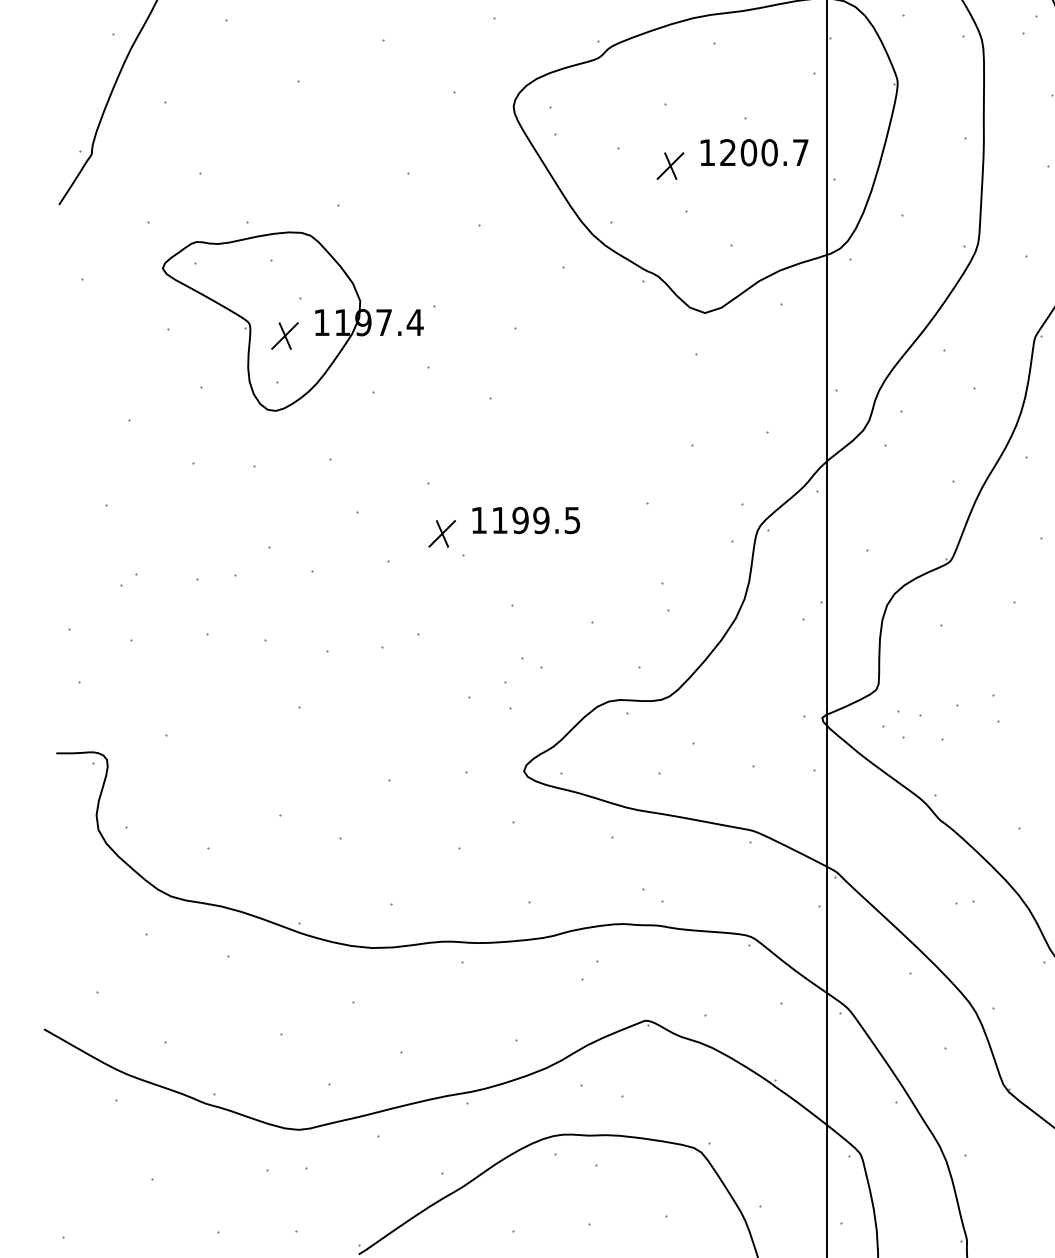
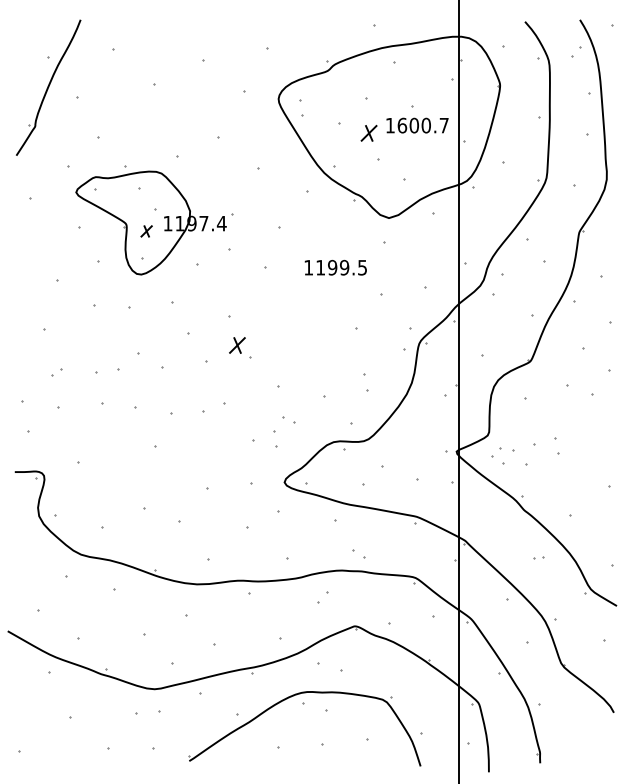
text: (728, 152) -> (402, 125), 1200.7 -> 1600.7
part: (284, 336) -> (146, 231), size x0.7
text: (525, 520) -> (335, 267), moved

